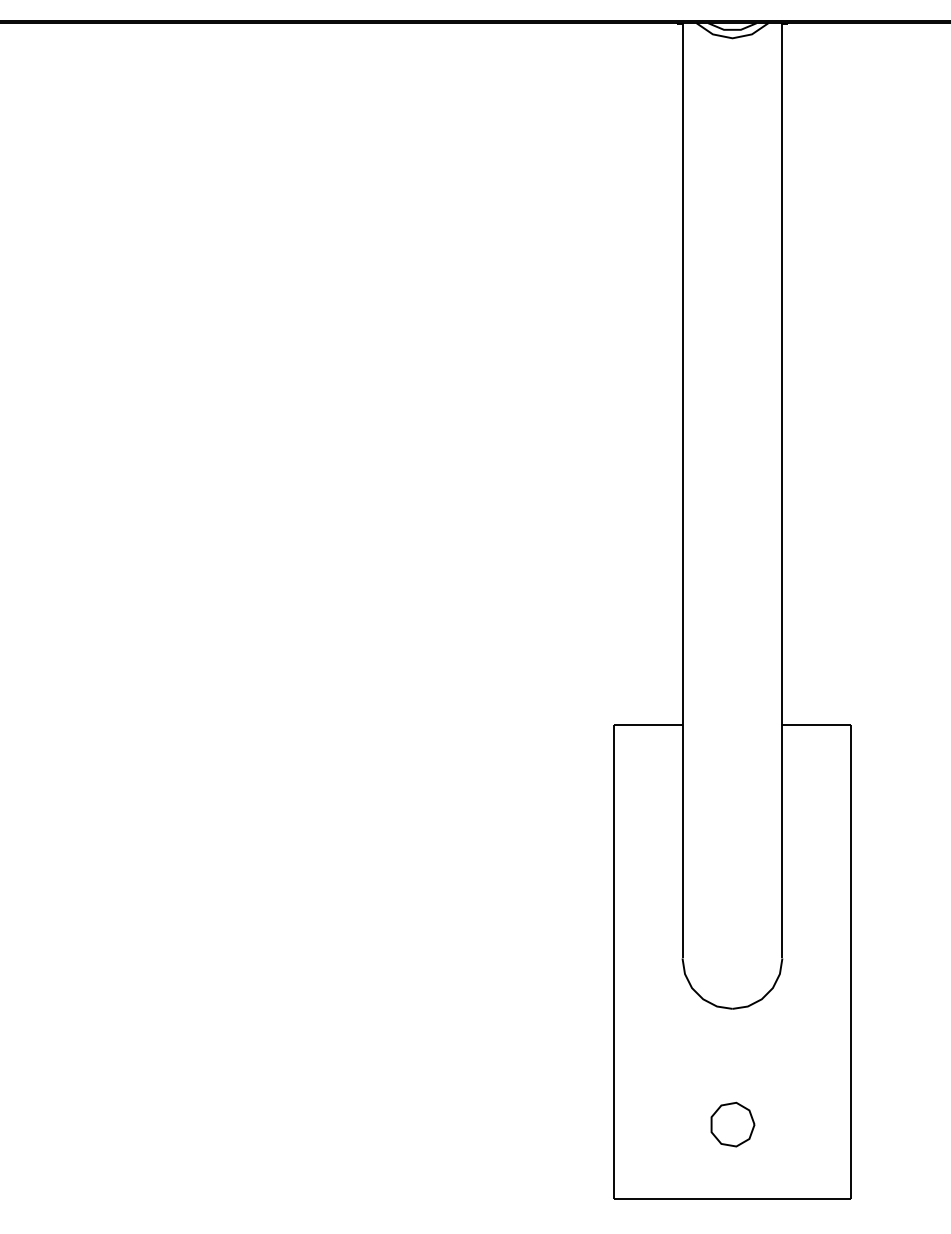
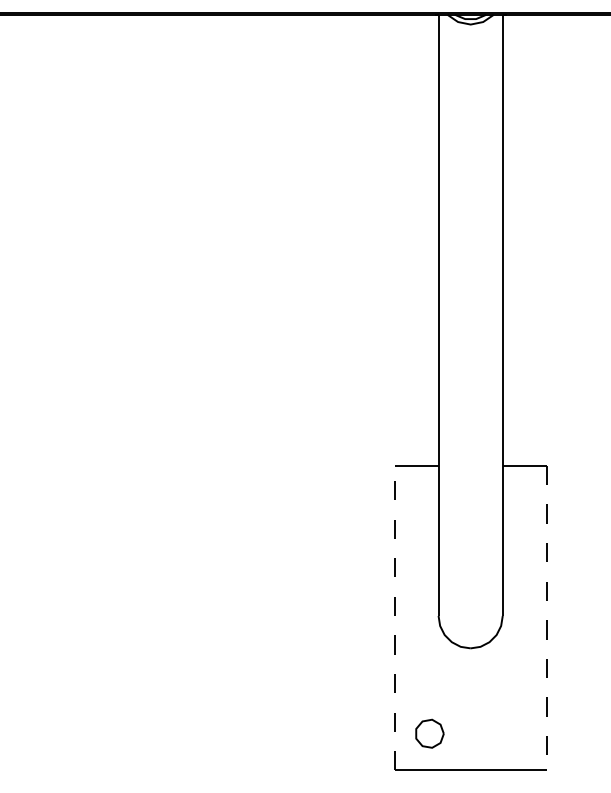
line: (613, 960) -> (394, 617), solid -> dashed
line: (850, 962) -> (546, 618), solid -> dashed
part: (732, 1124) -> (429, 733), moved

